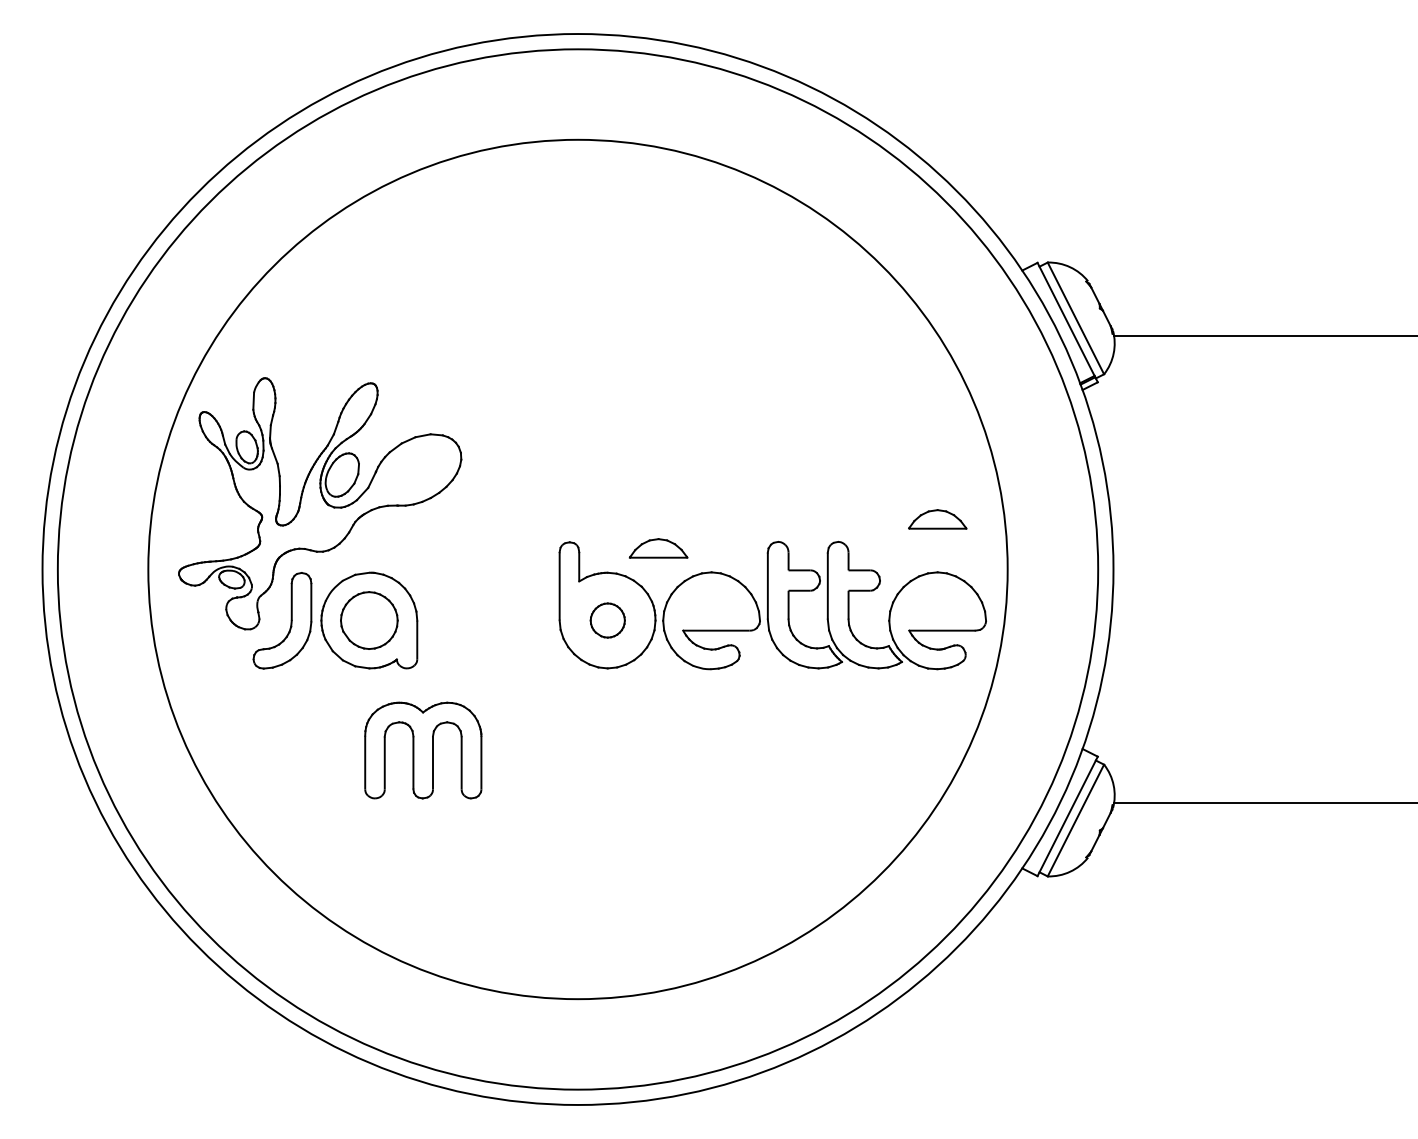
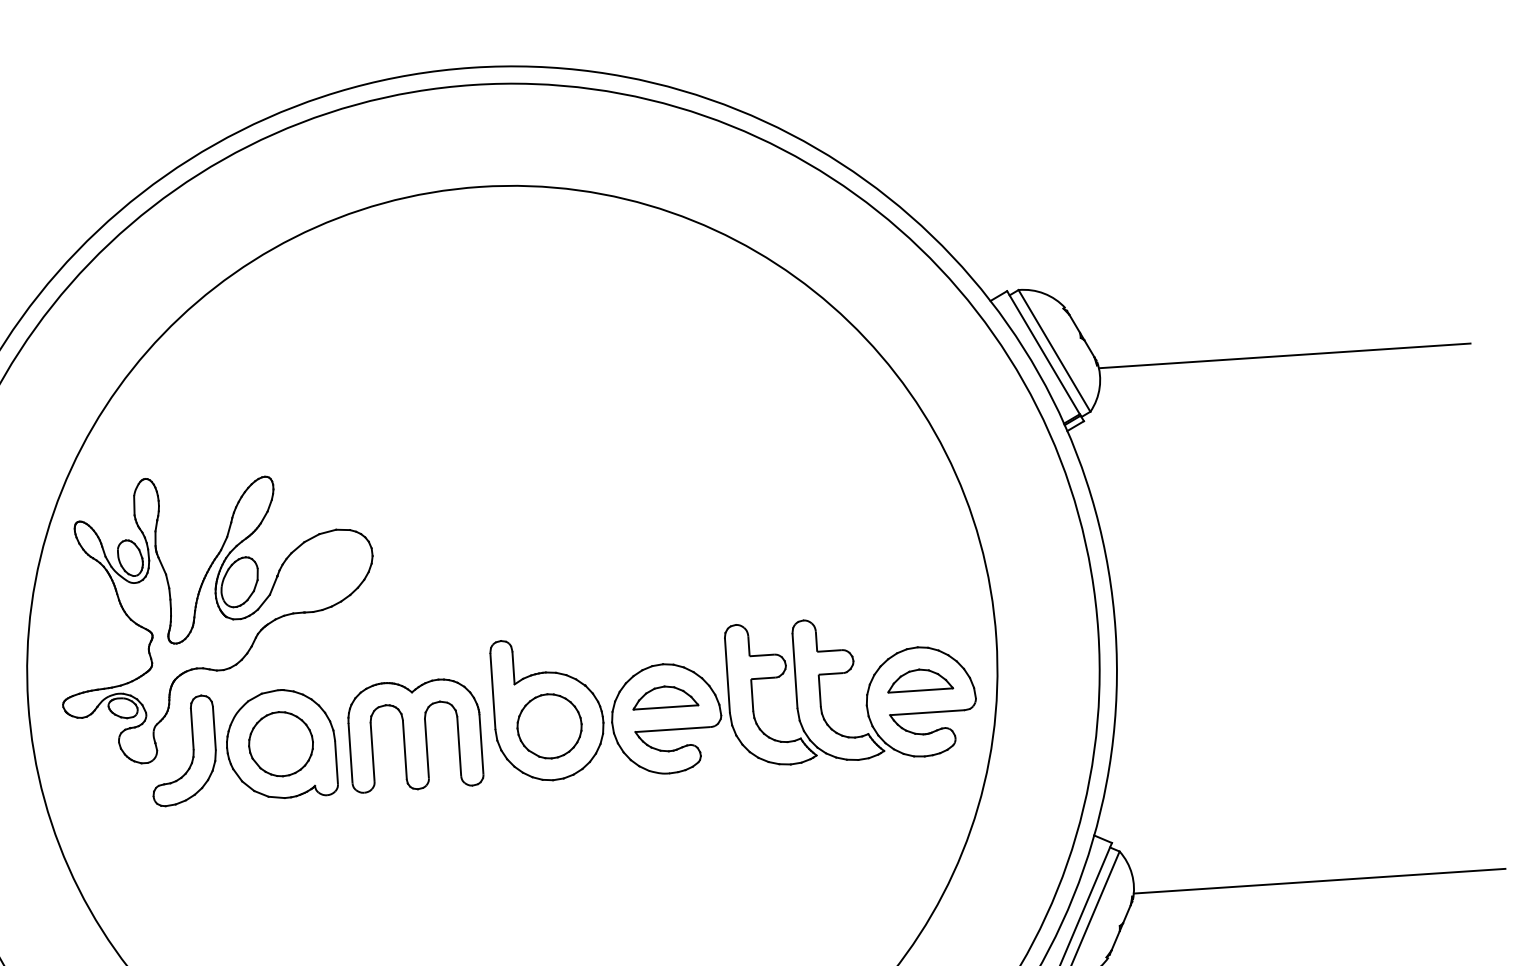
part: (937, 519) -> (919, 680), moved
part: (658, 548) -> (665, 697), moved
part: (607, 620) -> (549, 726), size x1.67
part: (423, 750) -> (415, 735), moved

